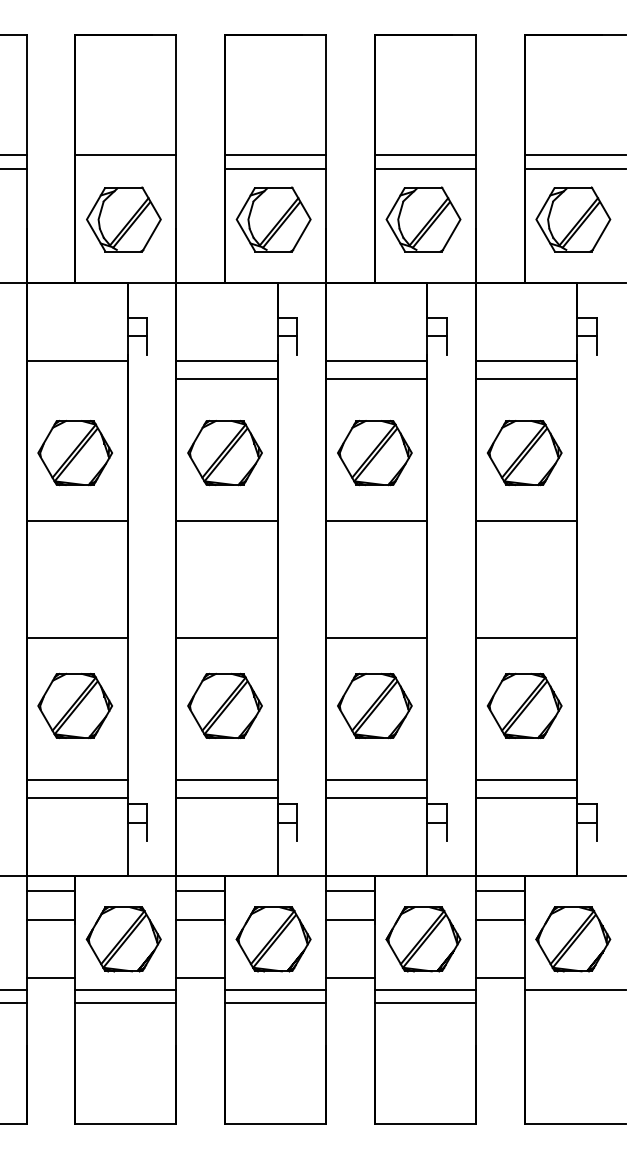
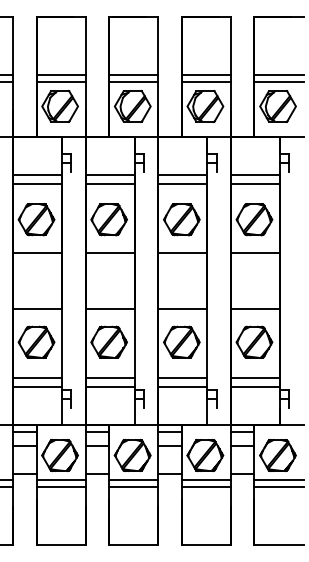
line: (124, 170) -> (60, 82), added
line: (77, 378) -> (37, 183), added
line: (574, 1003) -> (278, 486), added

